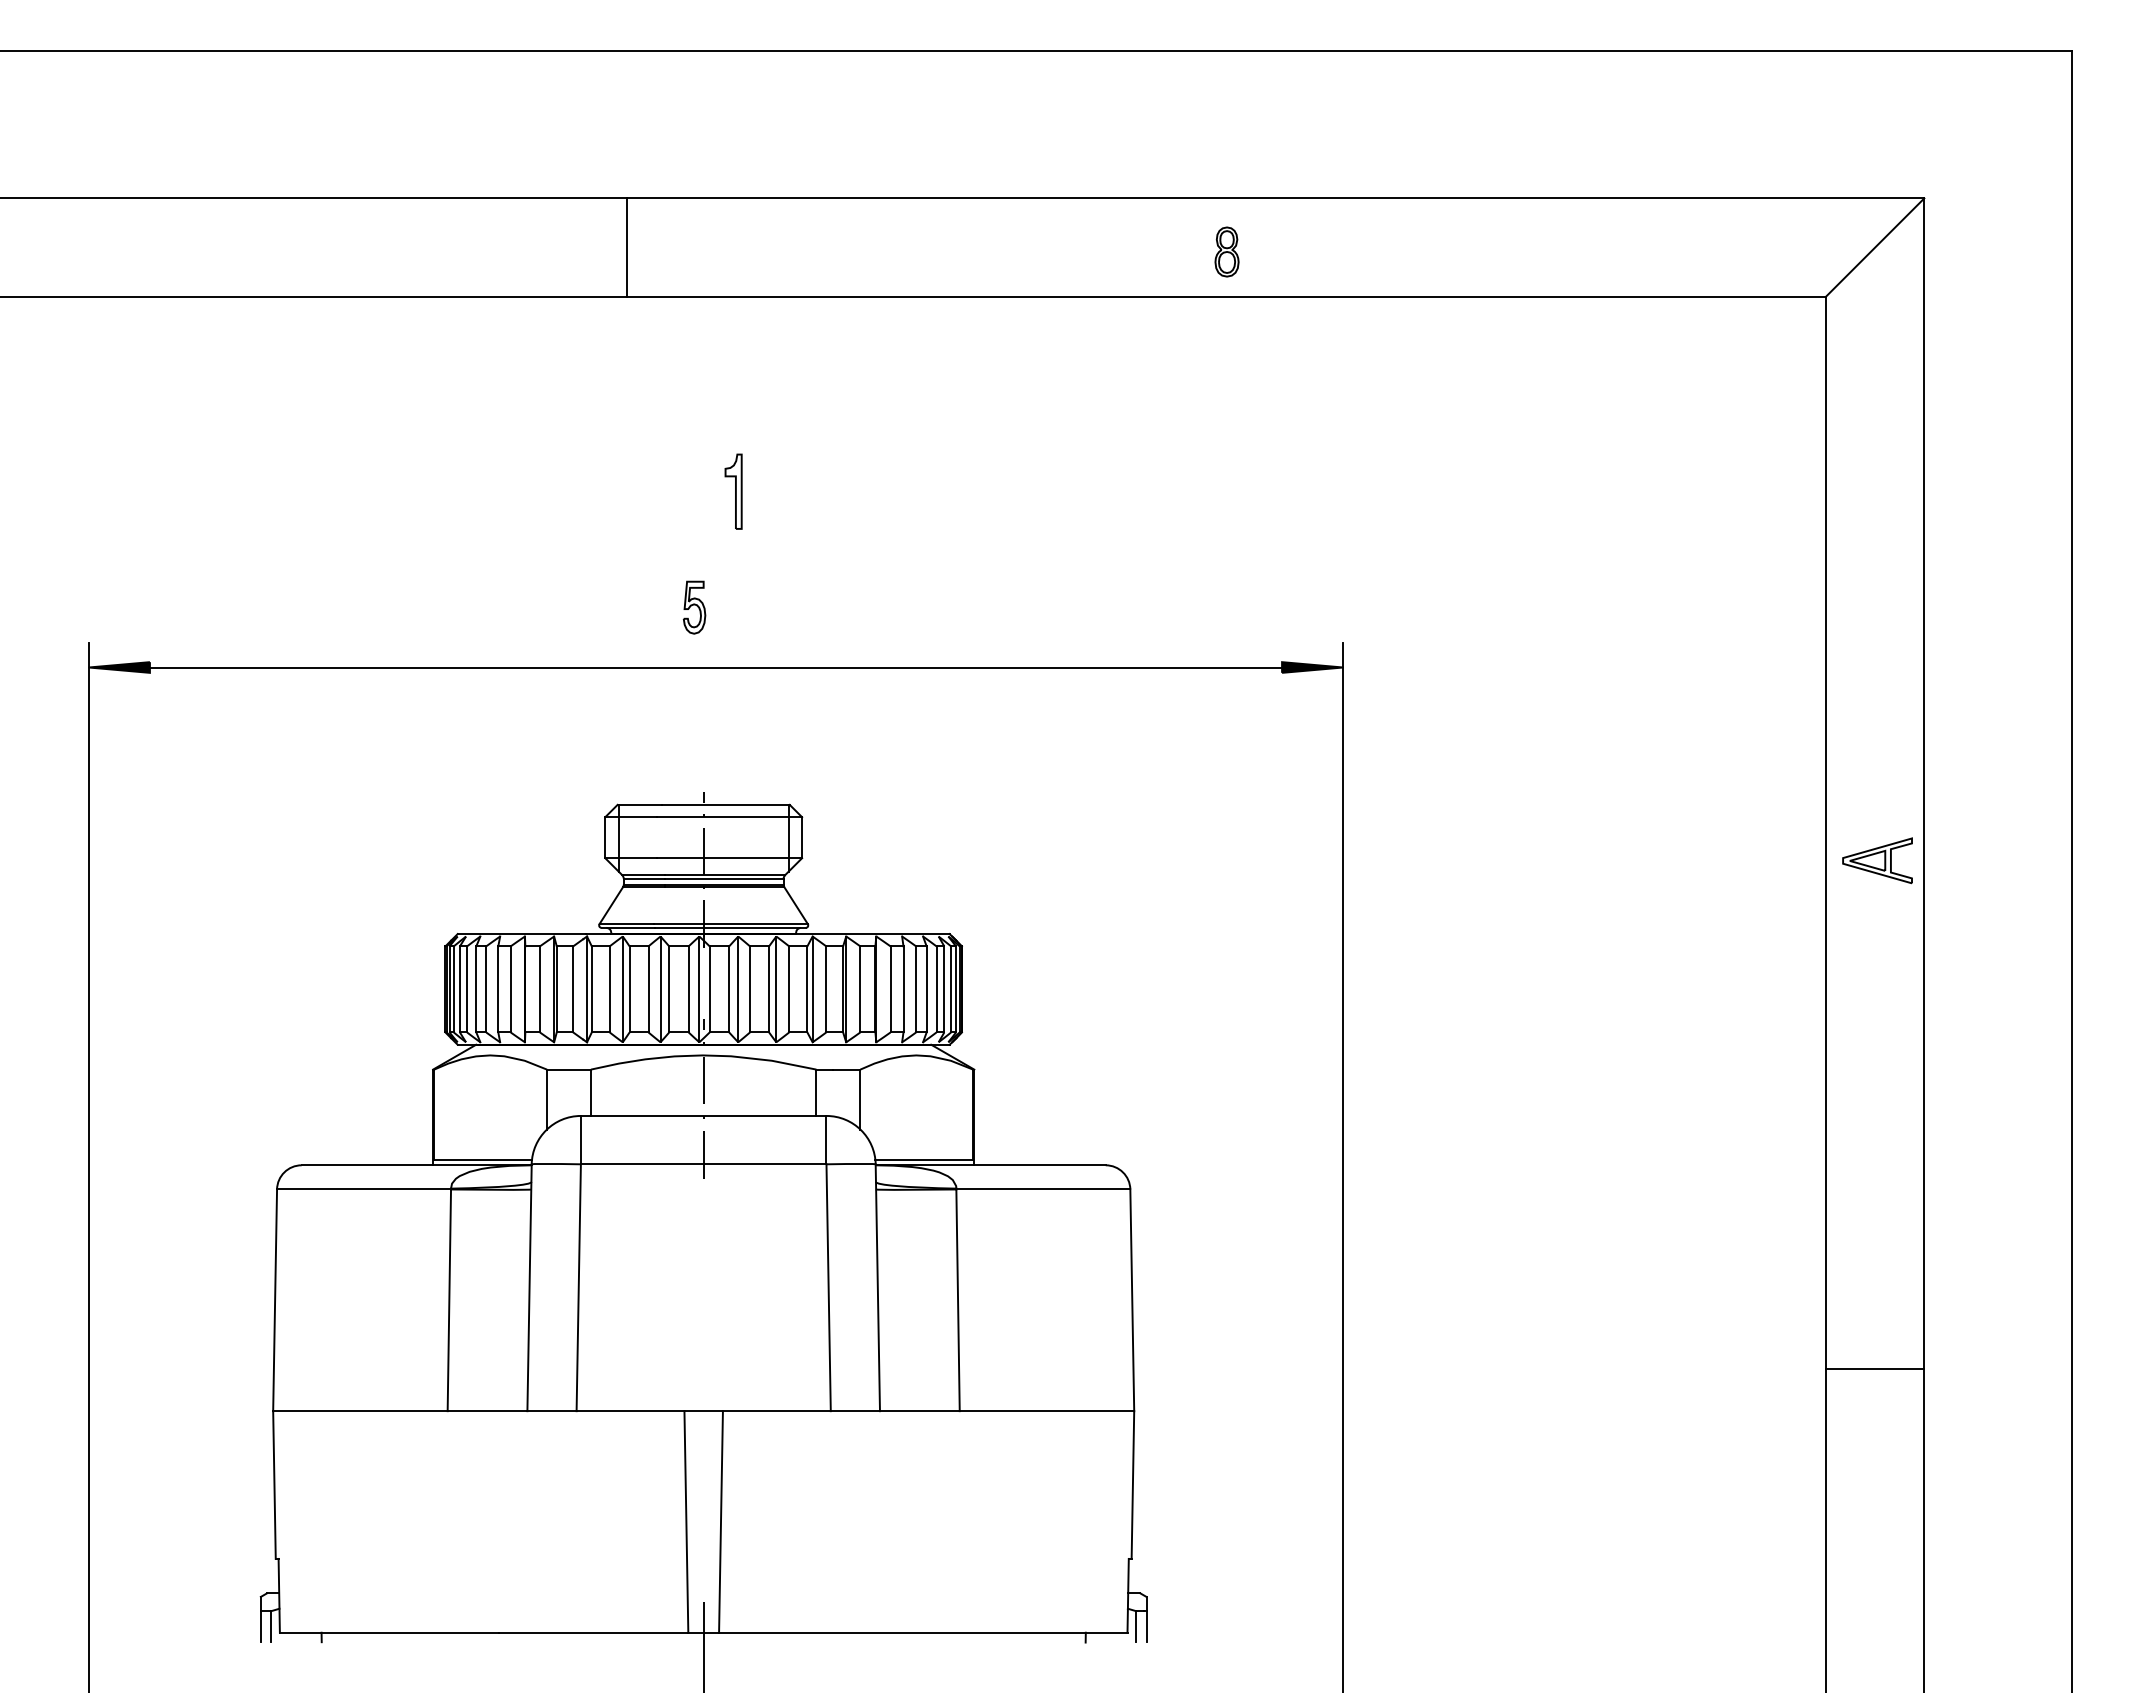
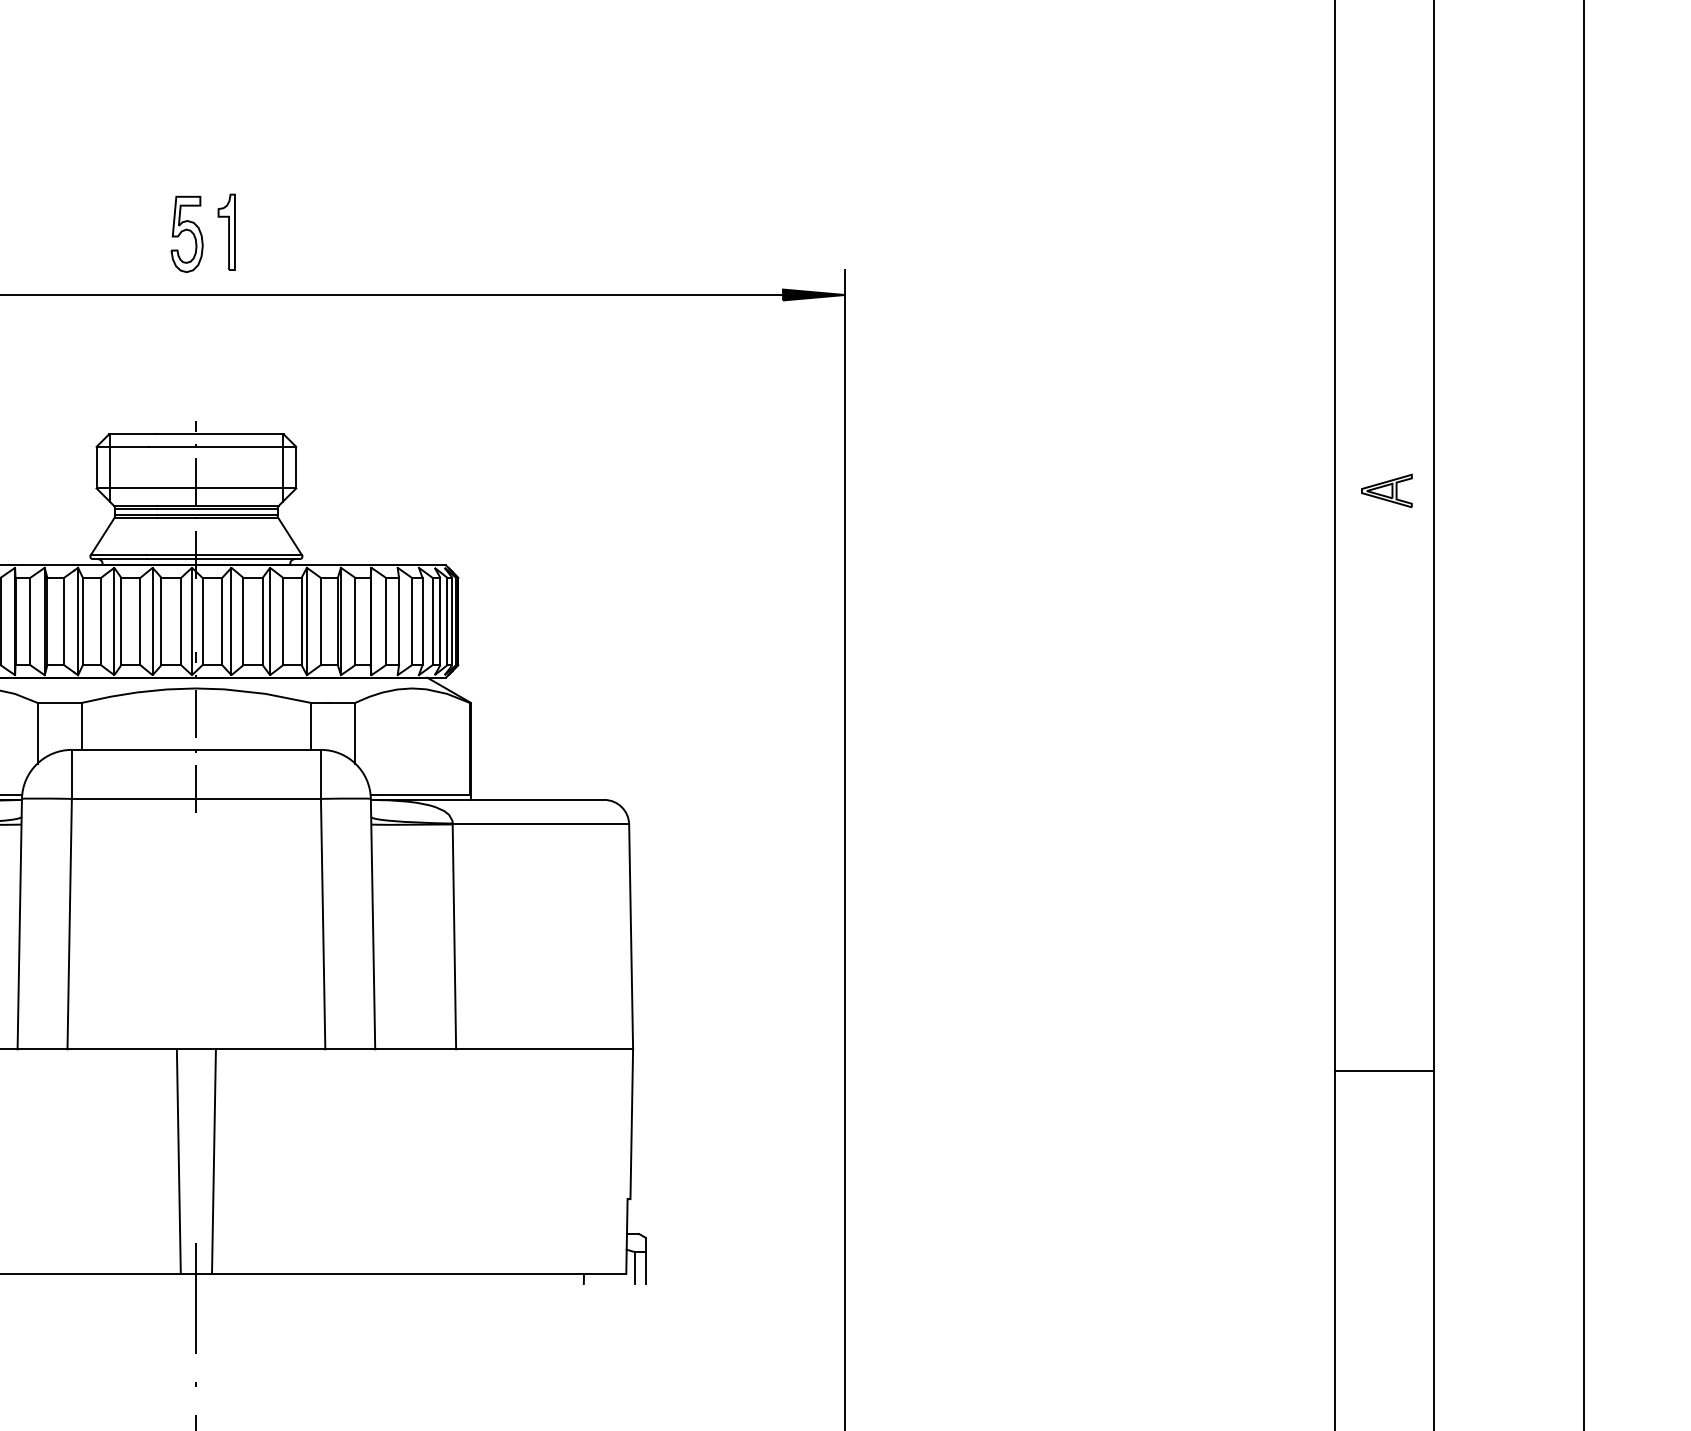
part: (733, 491) -> (226, 232), moved
part: (694, 607) -> (187, 234), size x1.43
part: (1876, 860) -> (1385, 490), size x0.71
line: (1874, 1368) -> (1383, 1070), moved

